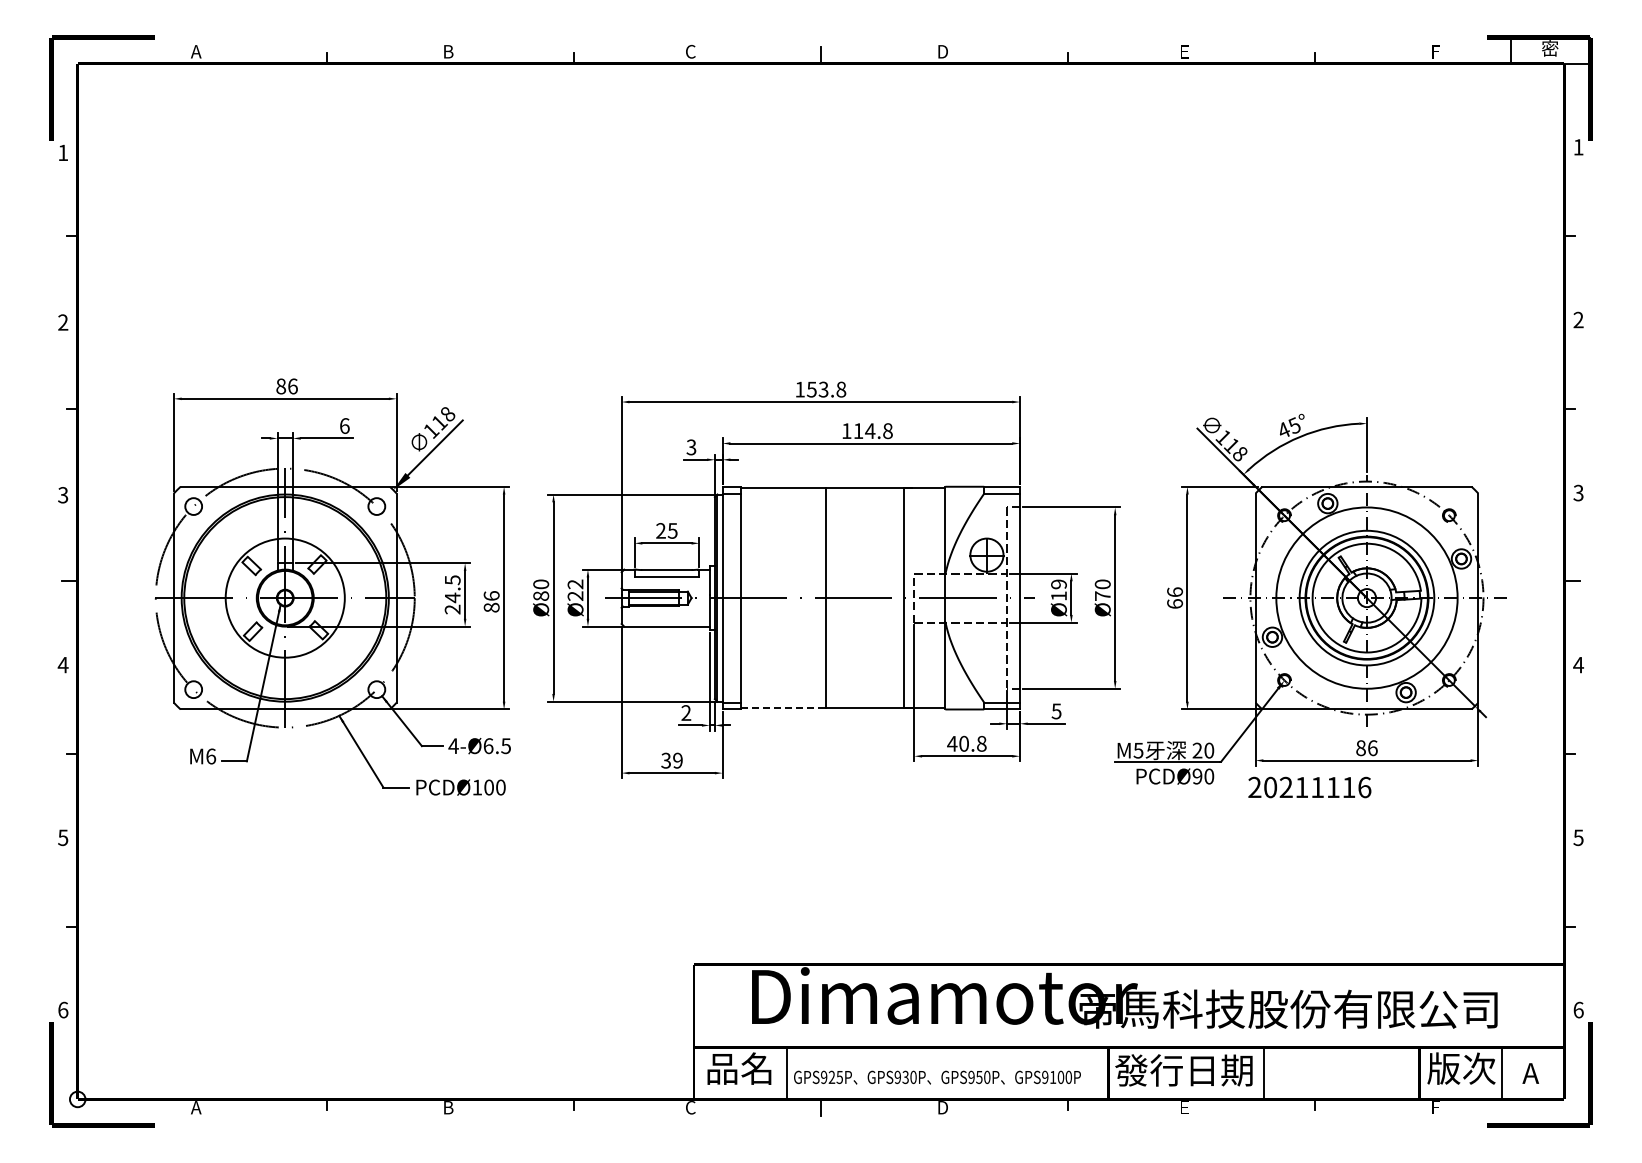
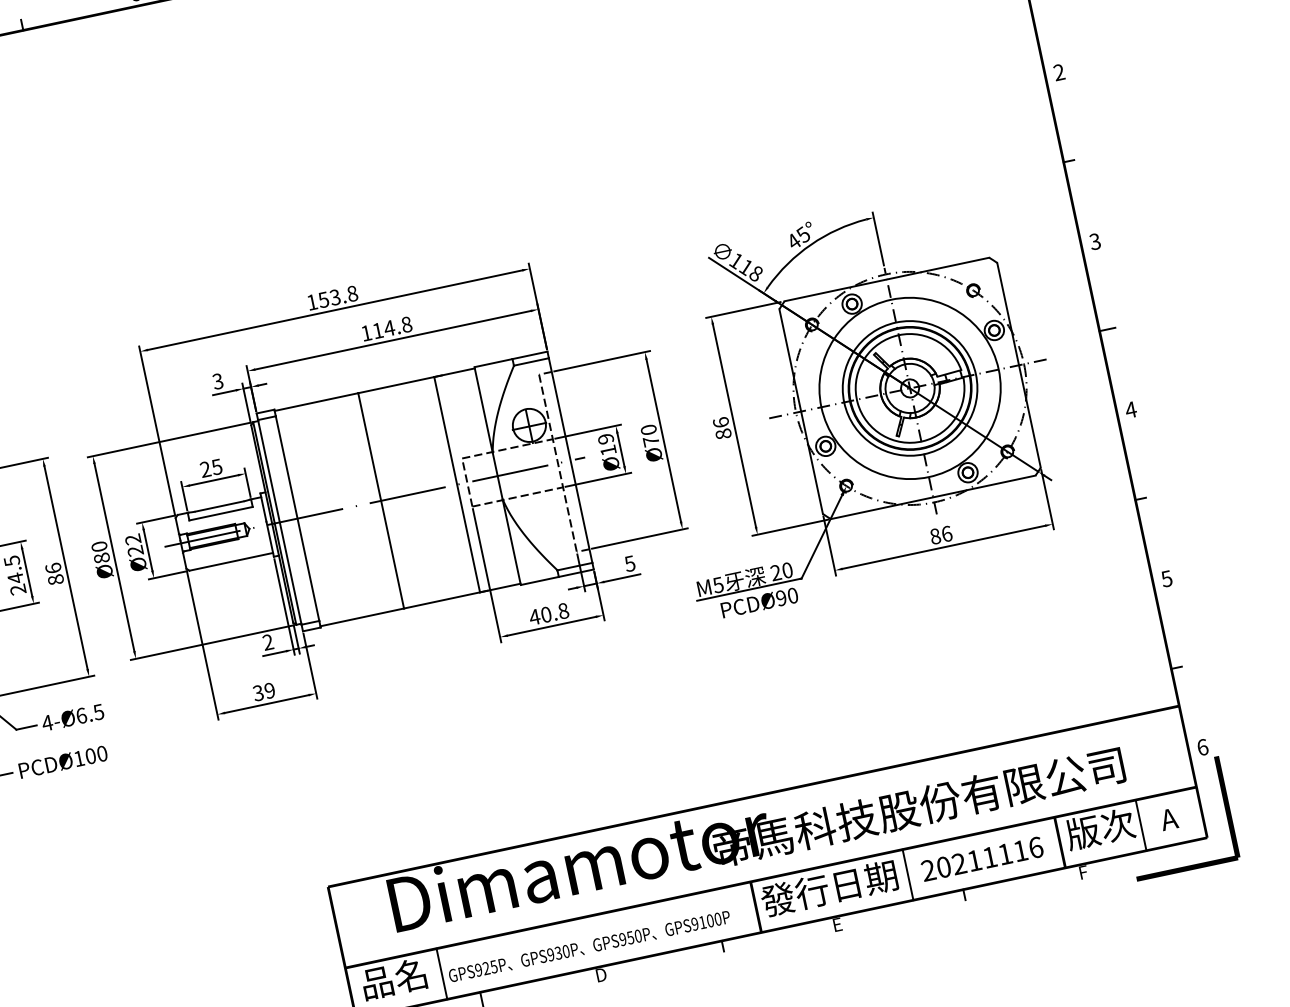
text: (1174, 603) -> (722, 433), 66 -> 86
line: (783, 708) -> (362, 617), dashed -> solid
text: (1309, 787) -> (982, 859), moved

